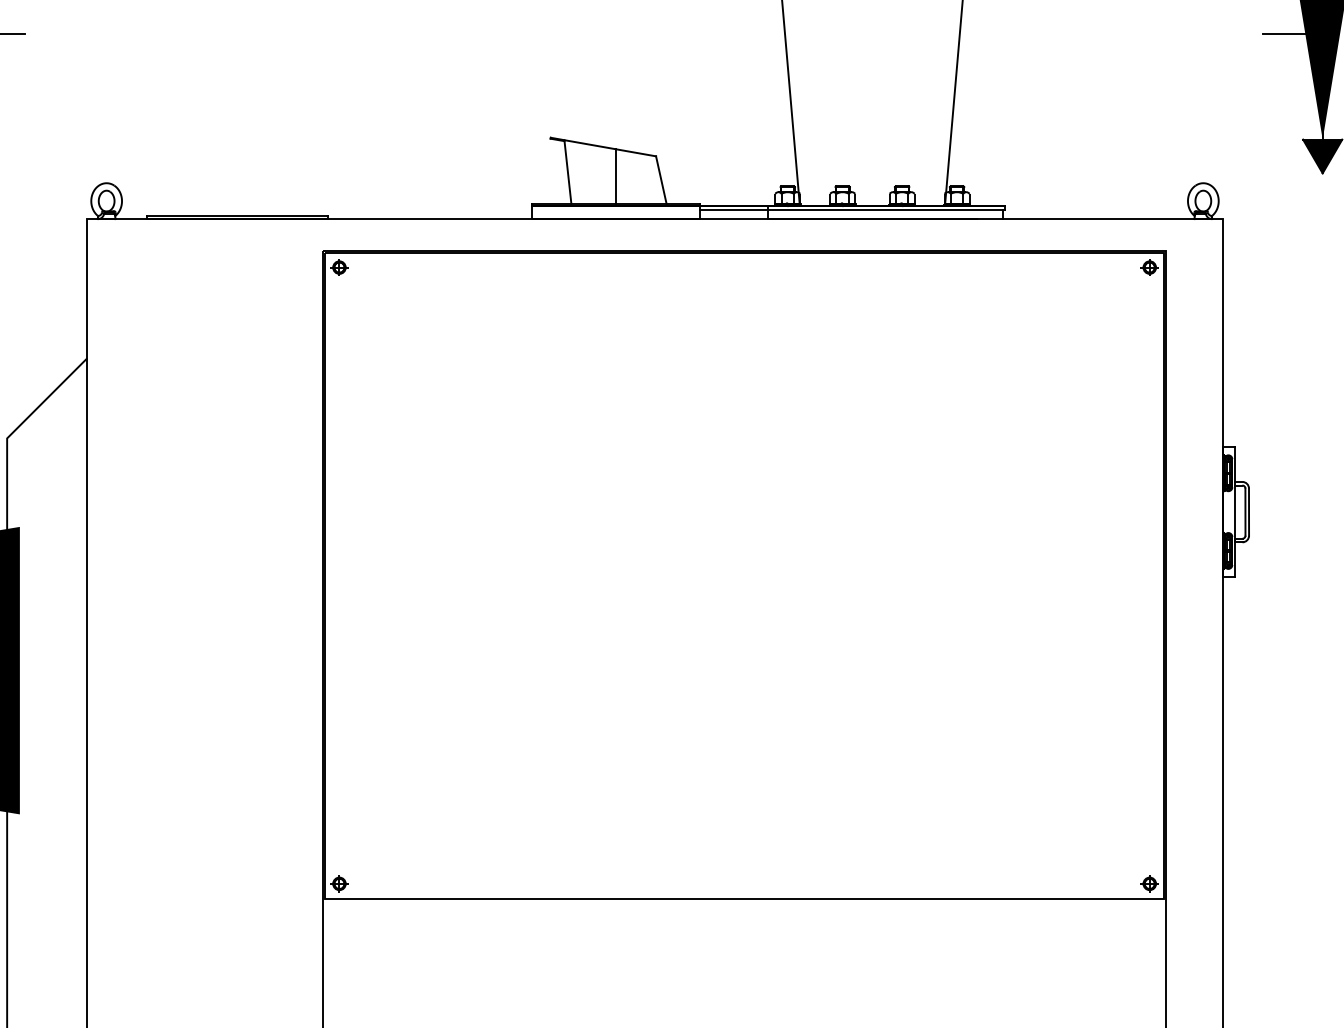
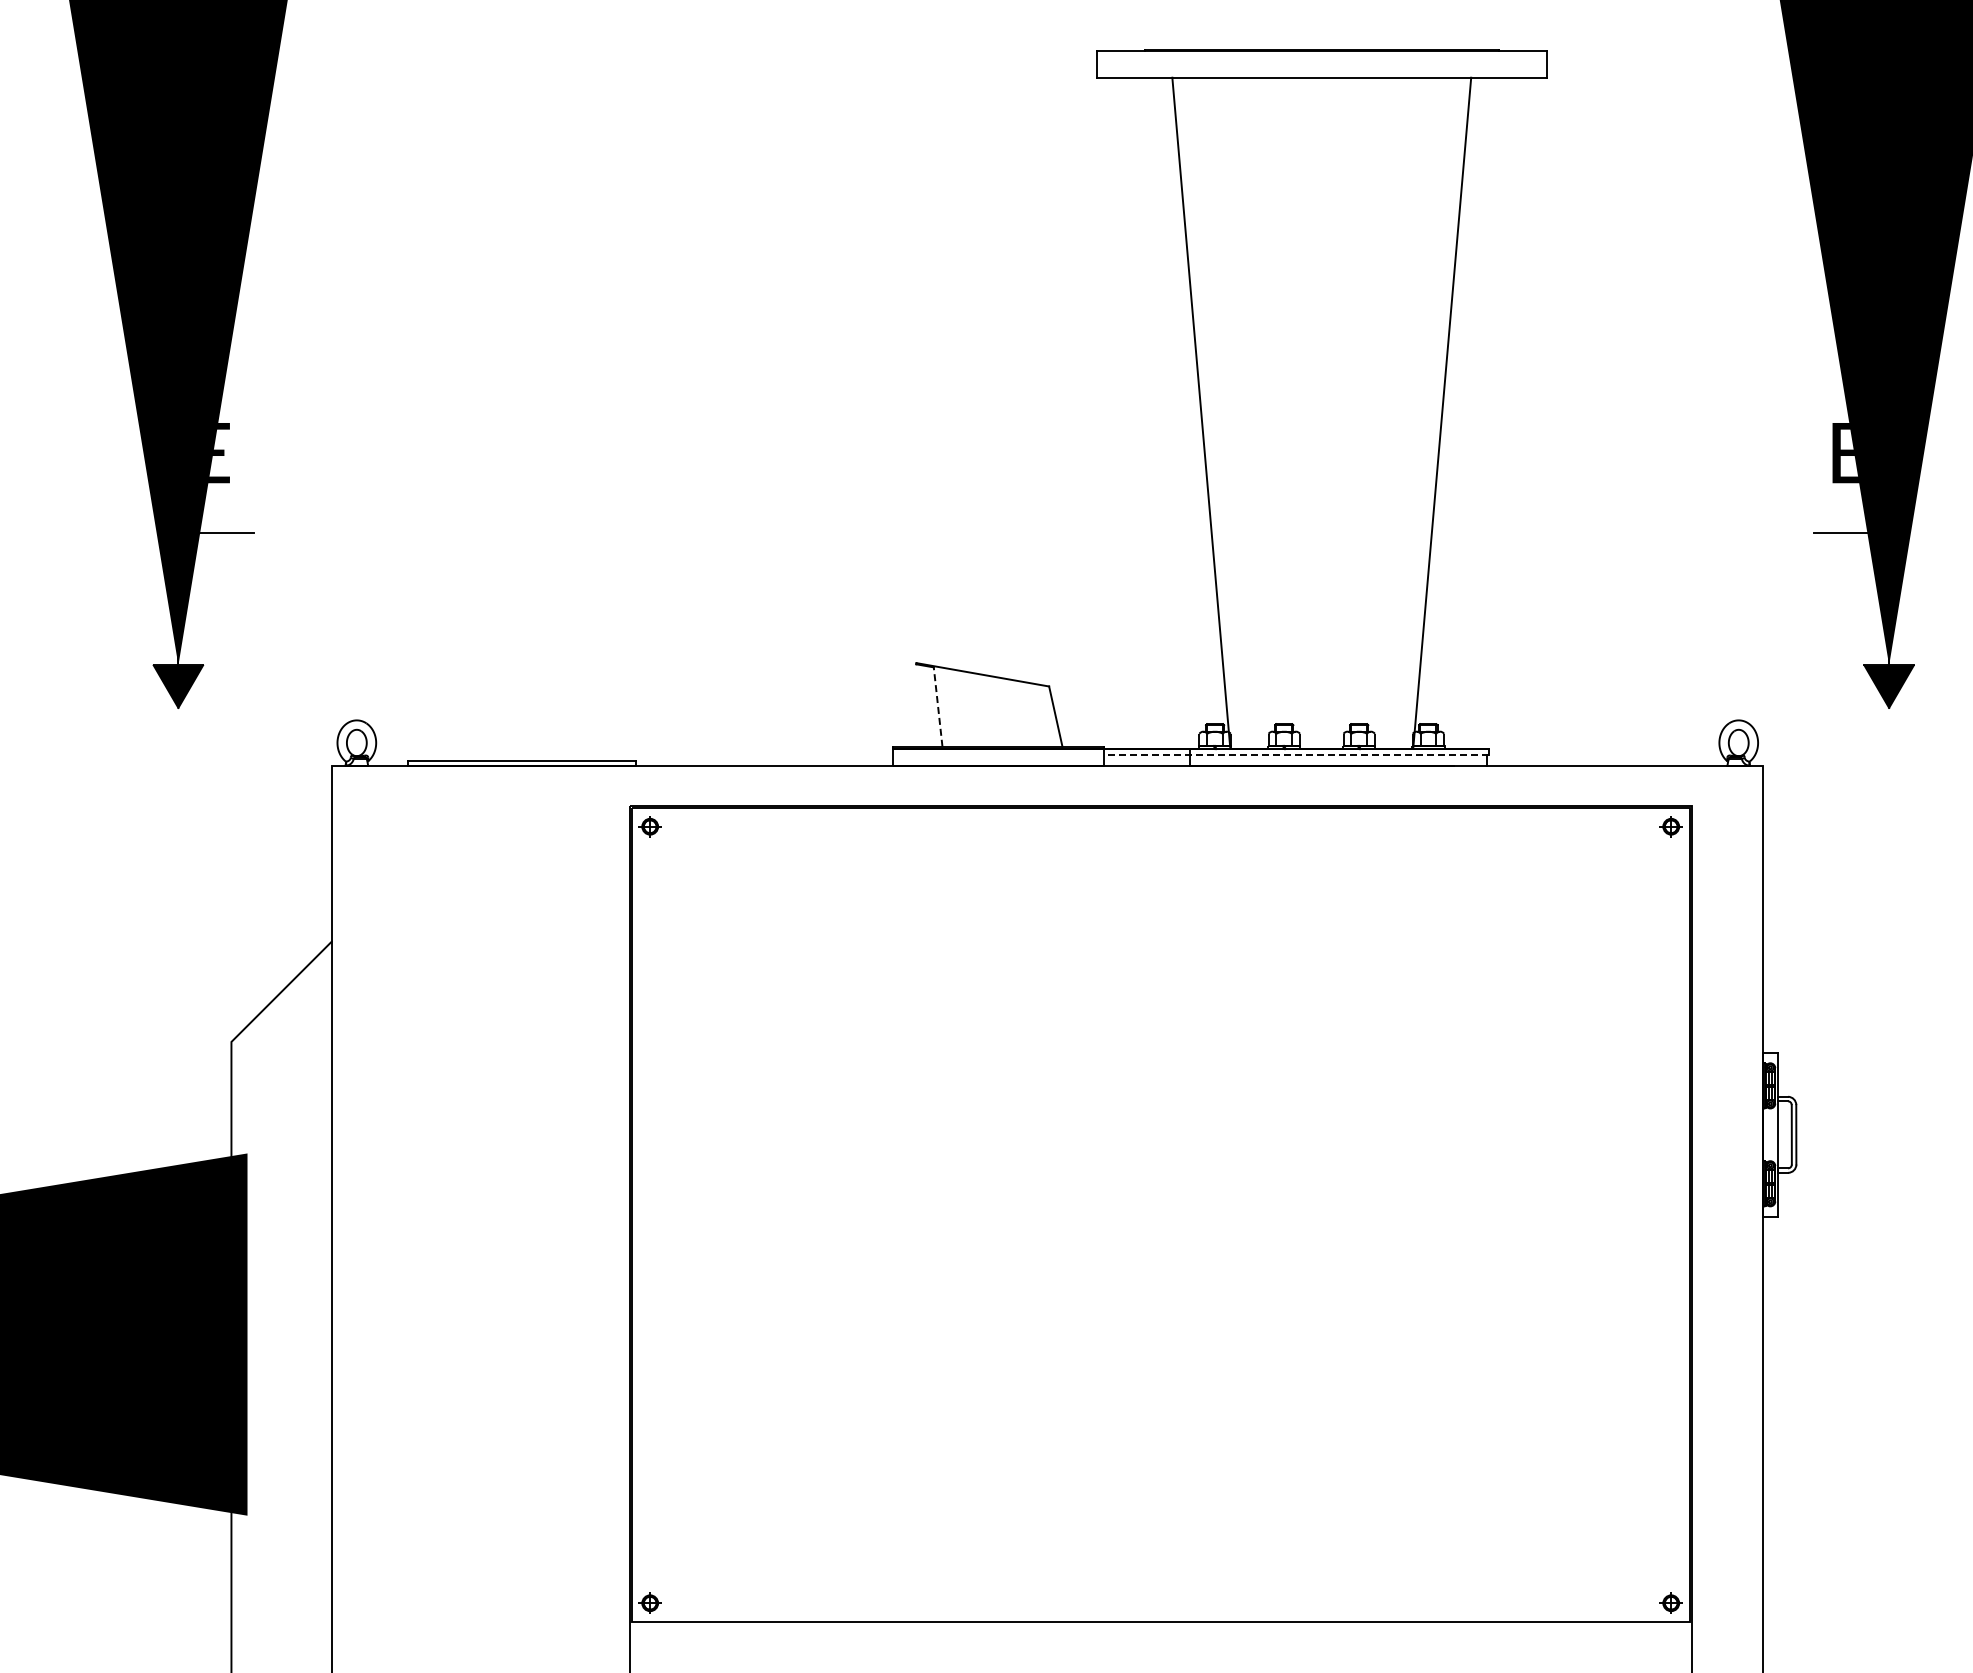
line: (568, 172) -> (938, 706), solid -> dashed
line: (615, 176) -> (998, 711), removed
line: (852, 210) -> (1296, 754), solid -> dashed

